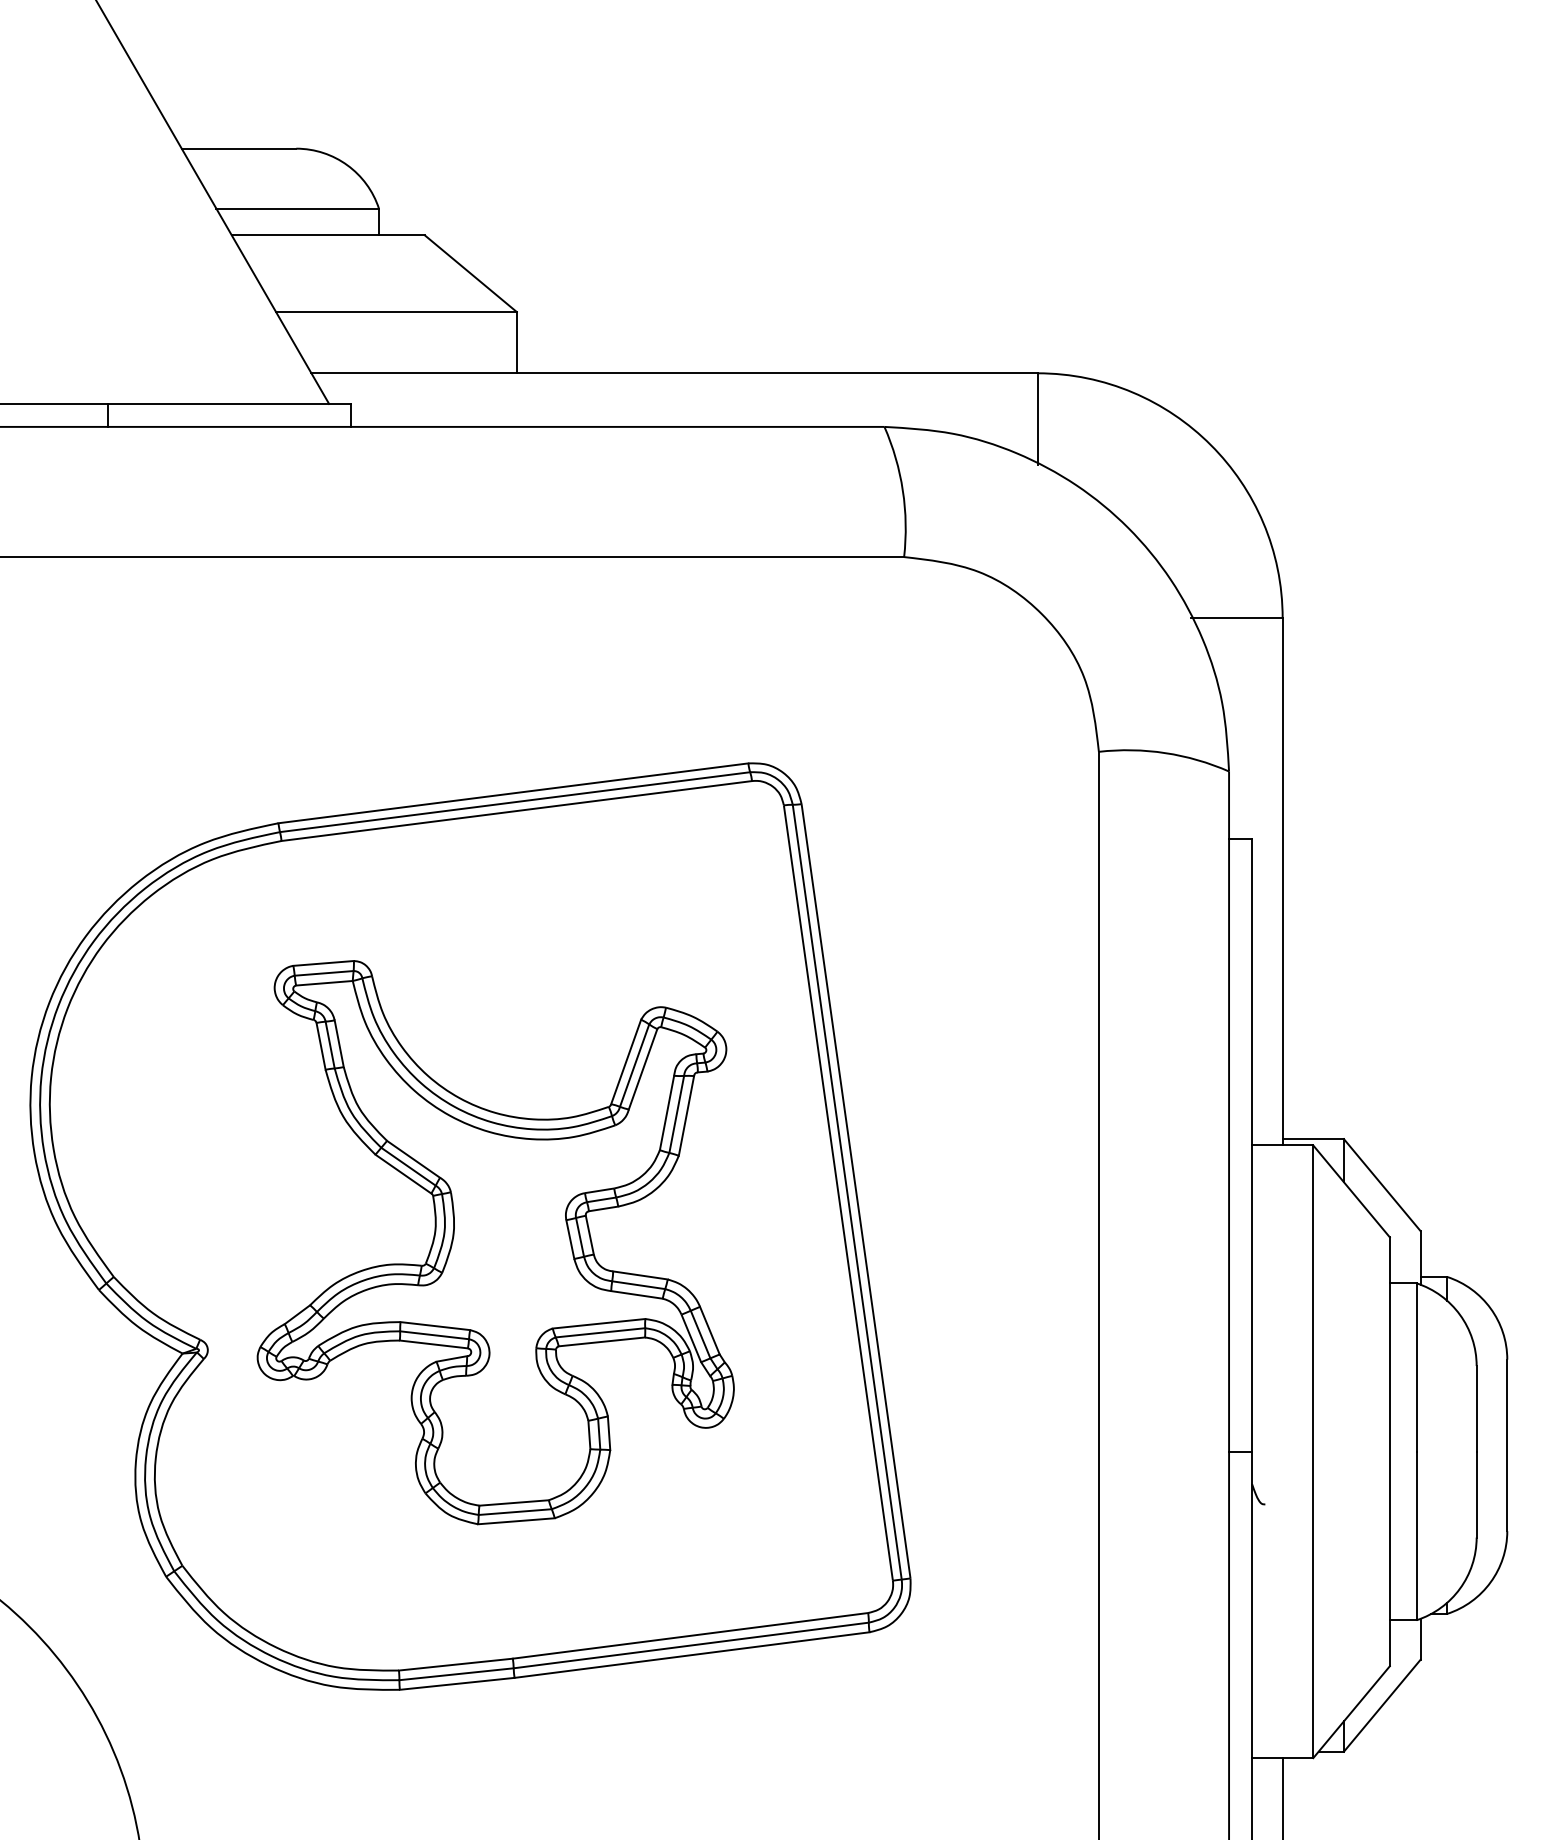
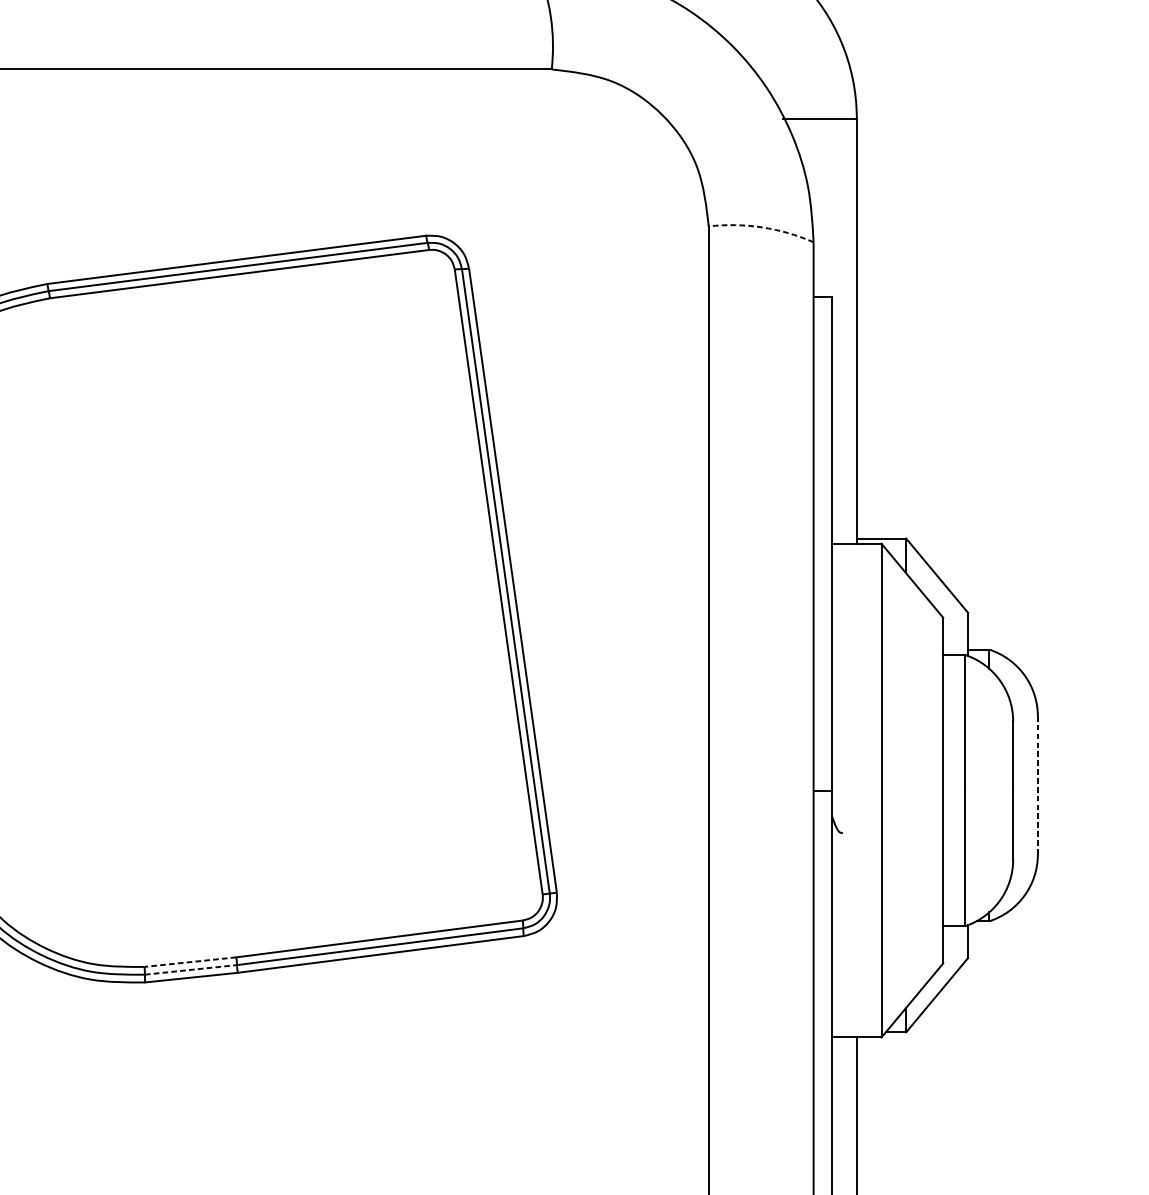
arc: (1165, 753) -> (762, 227), solid -> dashed
part: (495, 1242) -> (222, 621), removed
line: (1507, 1445) -> (1038, 785), solid -> dashed
line: (455, 1664) -> (190, 962), solid -> dashed
line: (457, 1674) -> (191, 970), solid -> dashed

